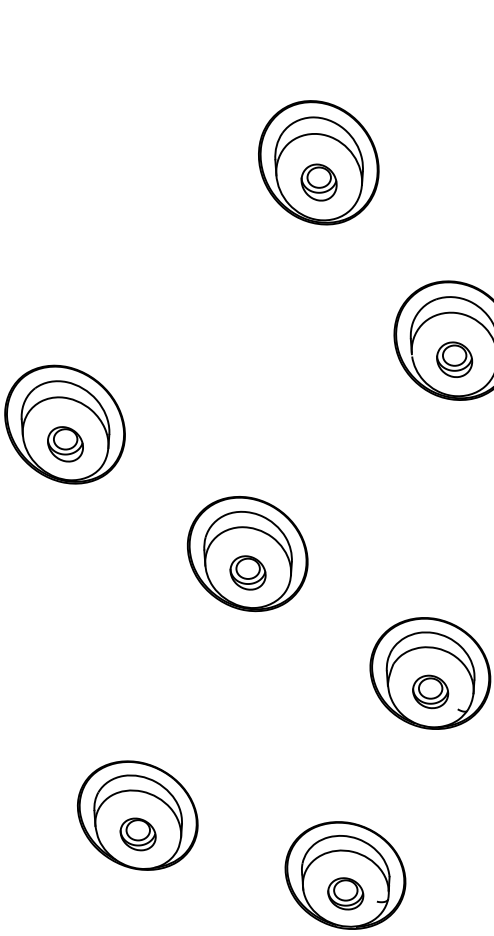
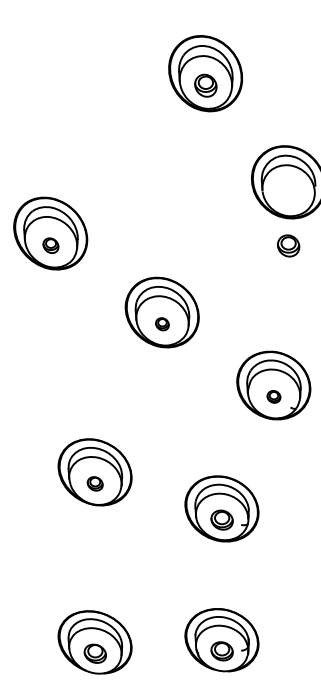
part: (454, 358) -> (288, 245), moved
part: (64, 444) -> (50, 245), size x0.7
part: (248, 573) -> (162, 324), size x0.6
part: (429, 691) -> (273, 396), size x0.6
part: (136, 833) -> (94, 483), size x0.7

